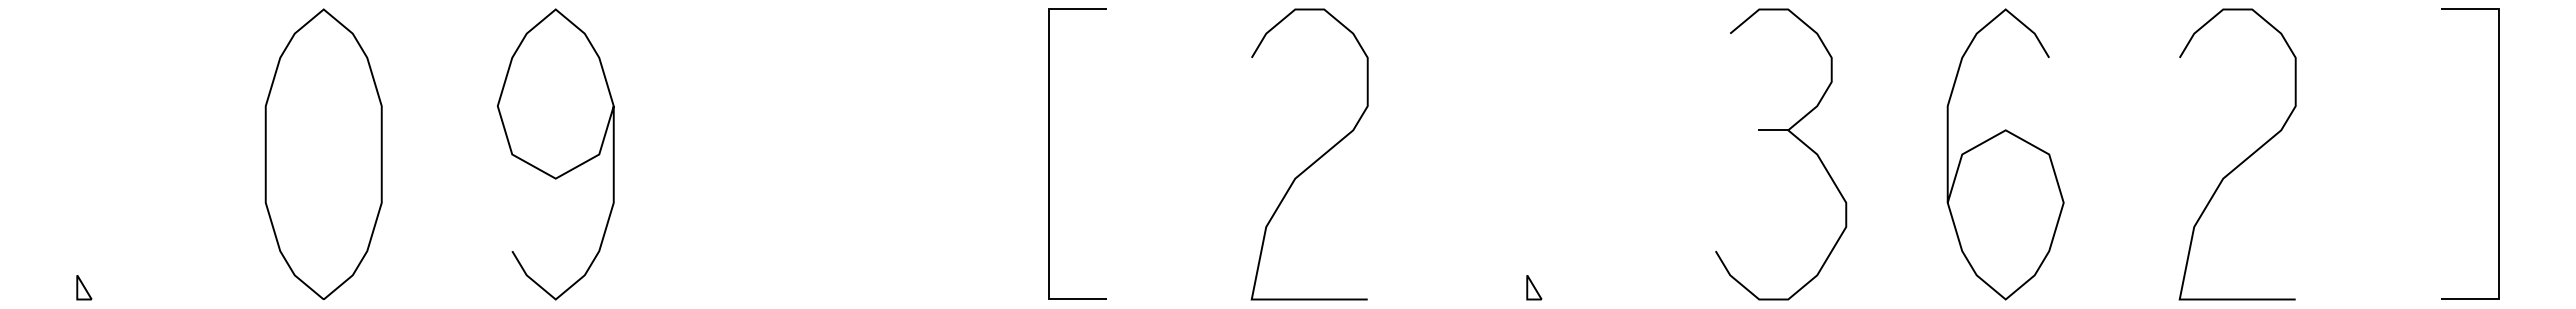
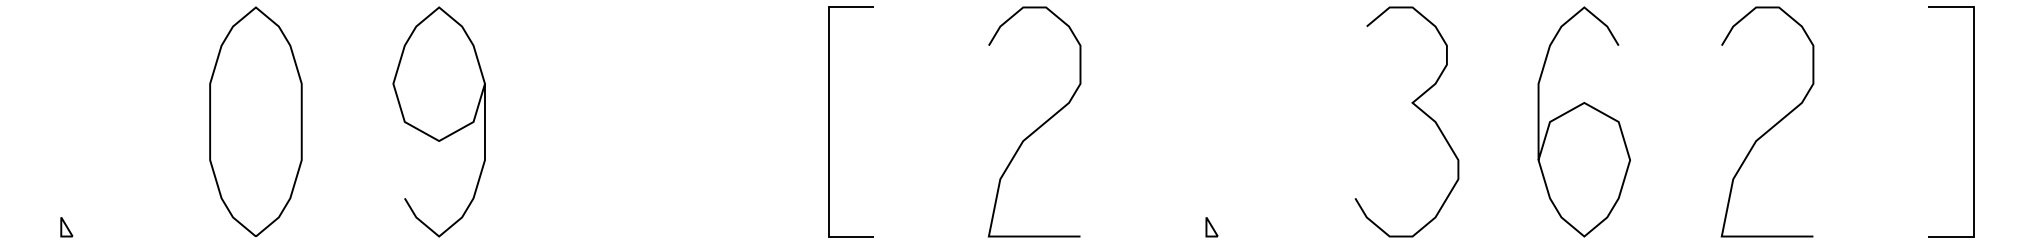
line: (1773, 130) -> (1400, 103), removed

